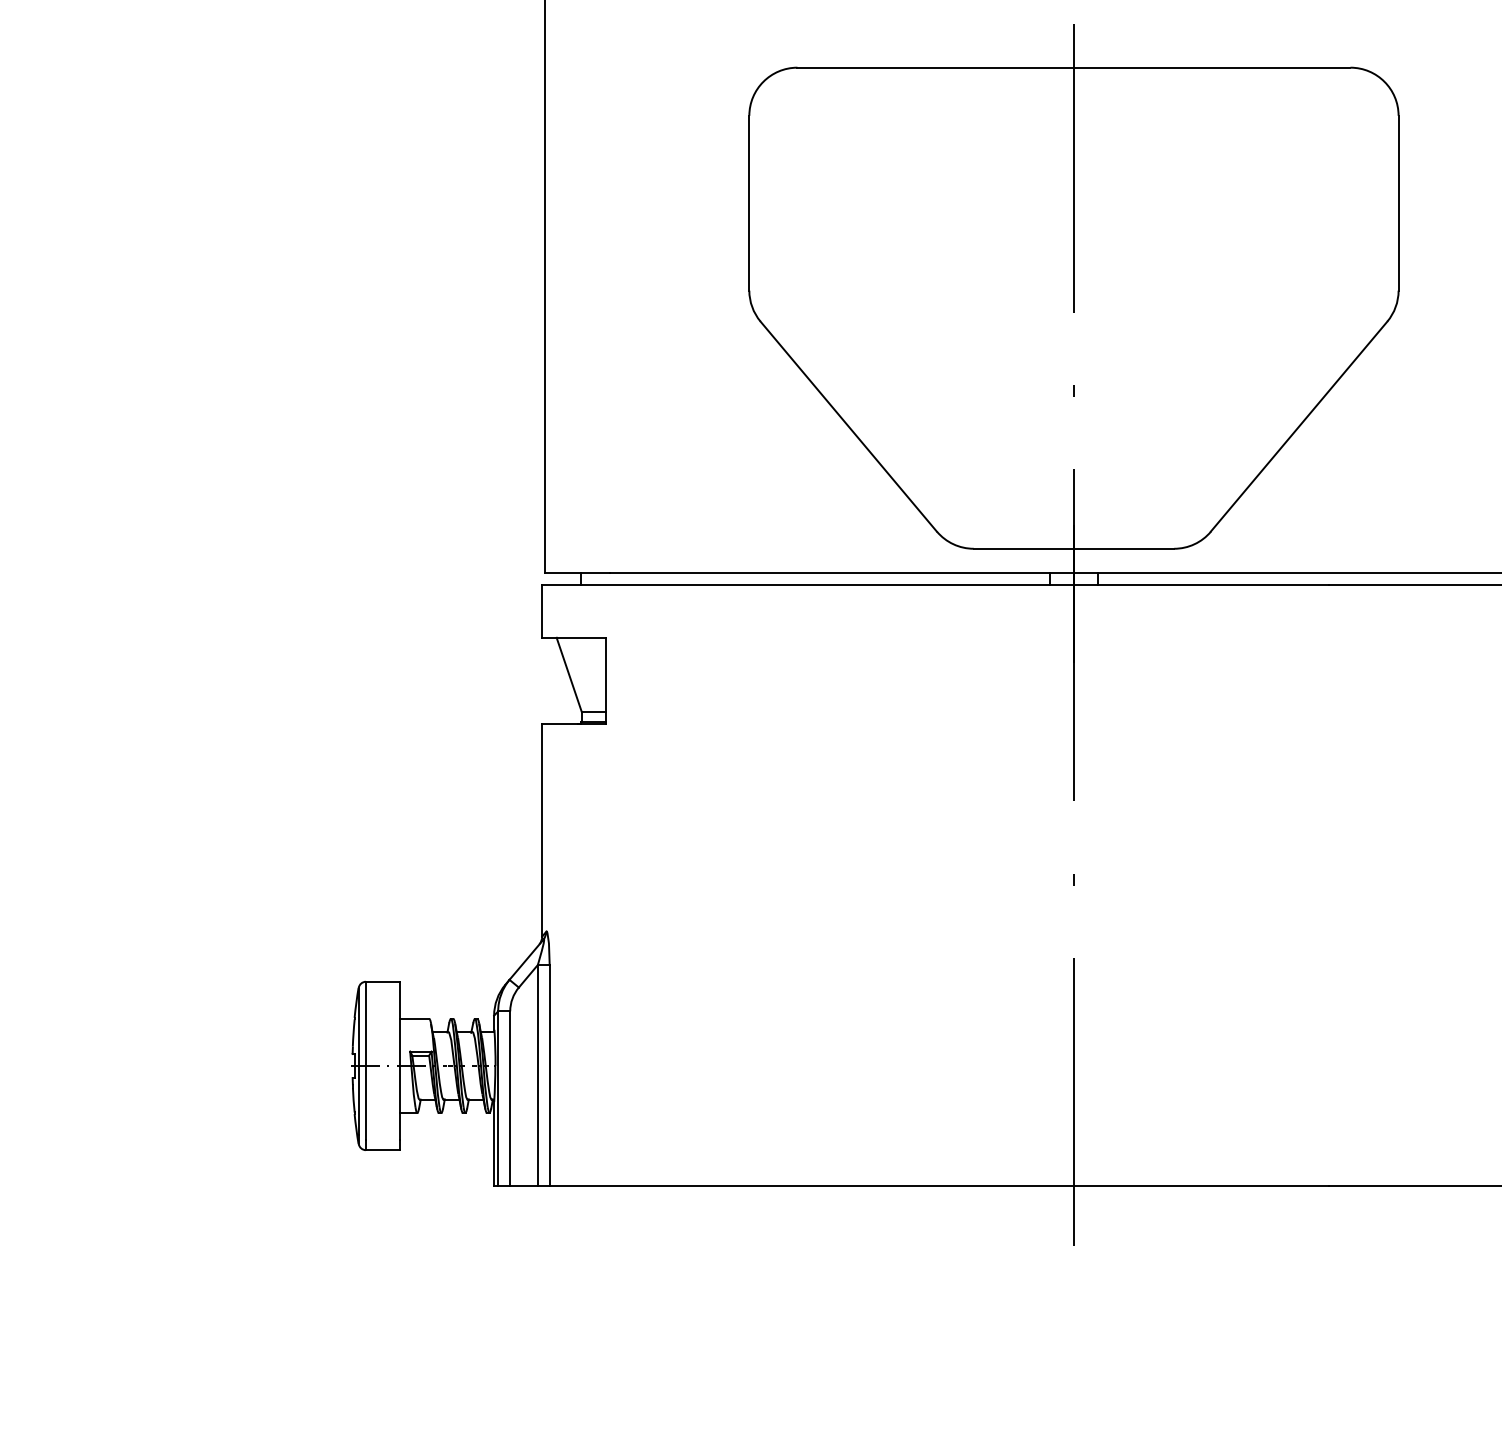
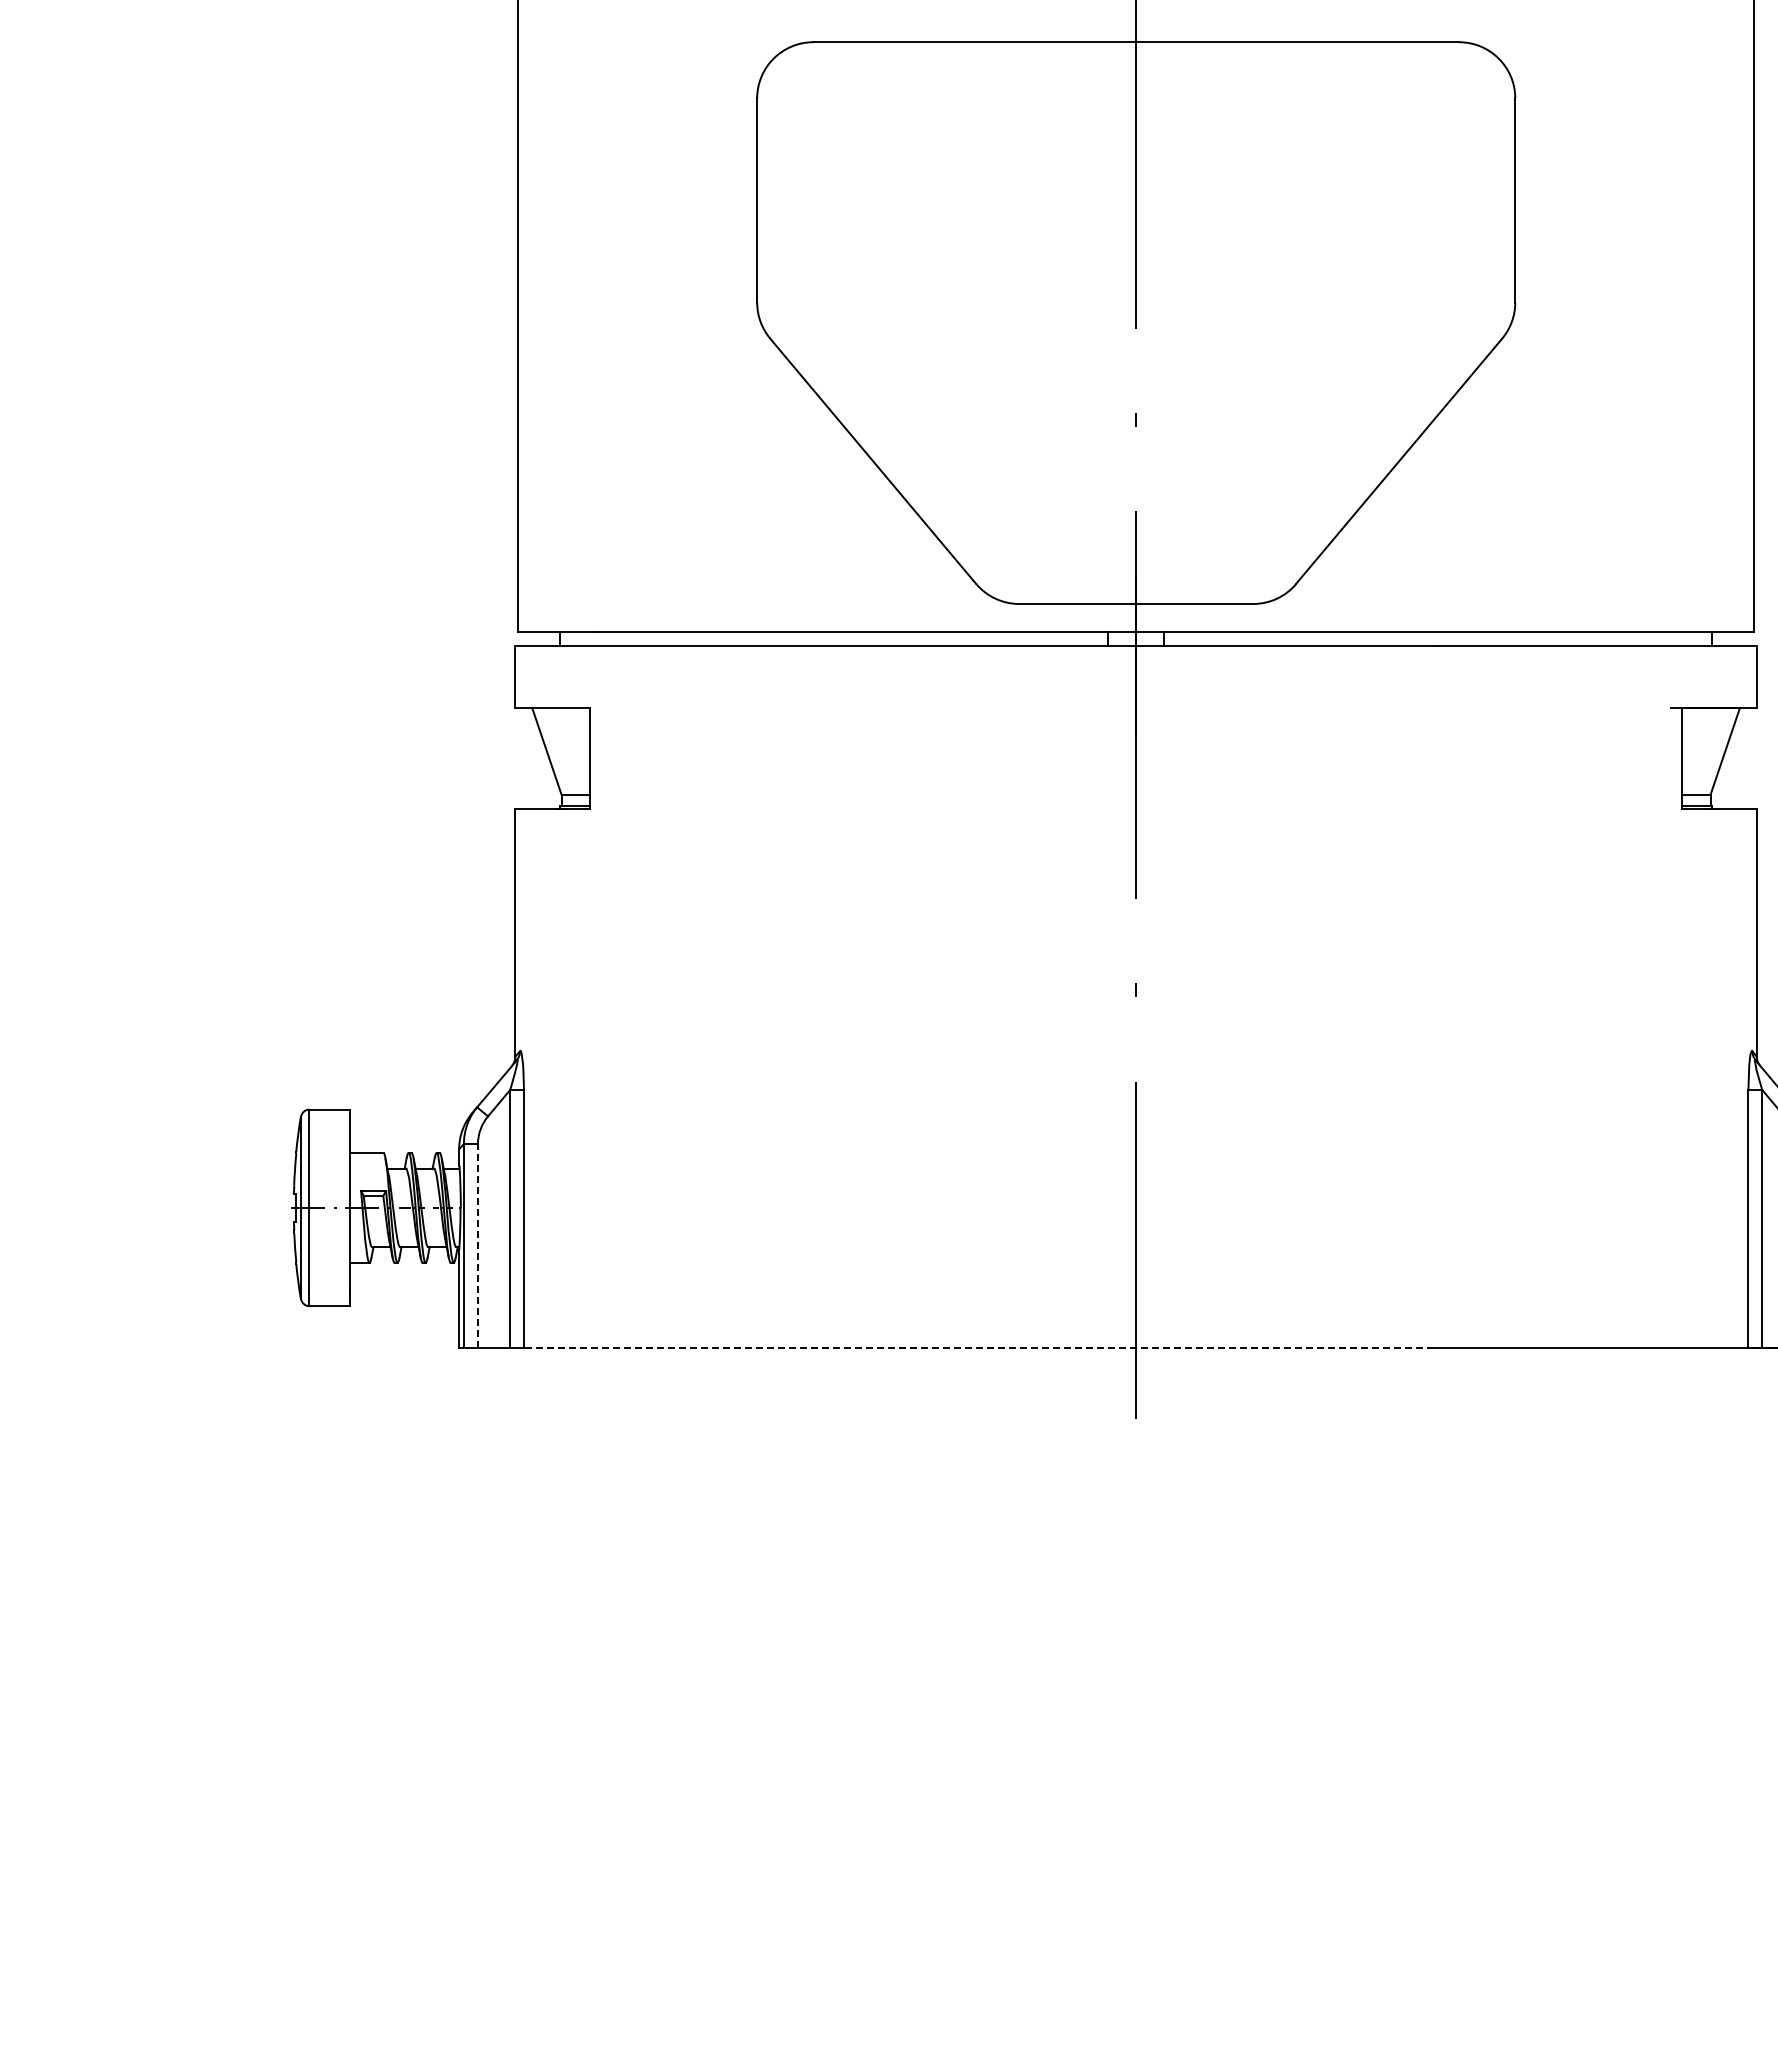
line: (509, 1098) -> (477, 1245), solid -> dashed
line: (938, 1186) -> (978, 1348), solid -> dashed

